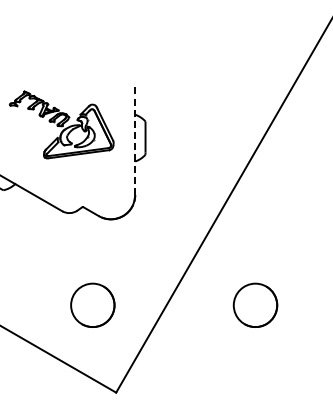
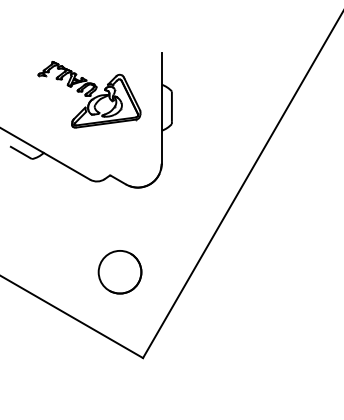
line: (134, 138) -> (161, 108), dashed -> solid
part: (254, 305) -> (279, 272), removed

